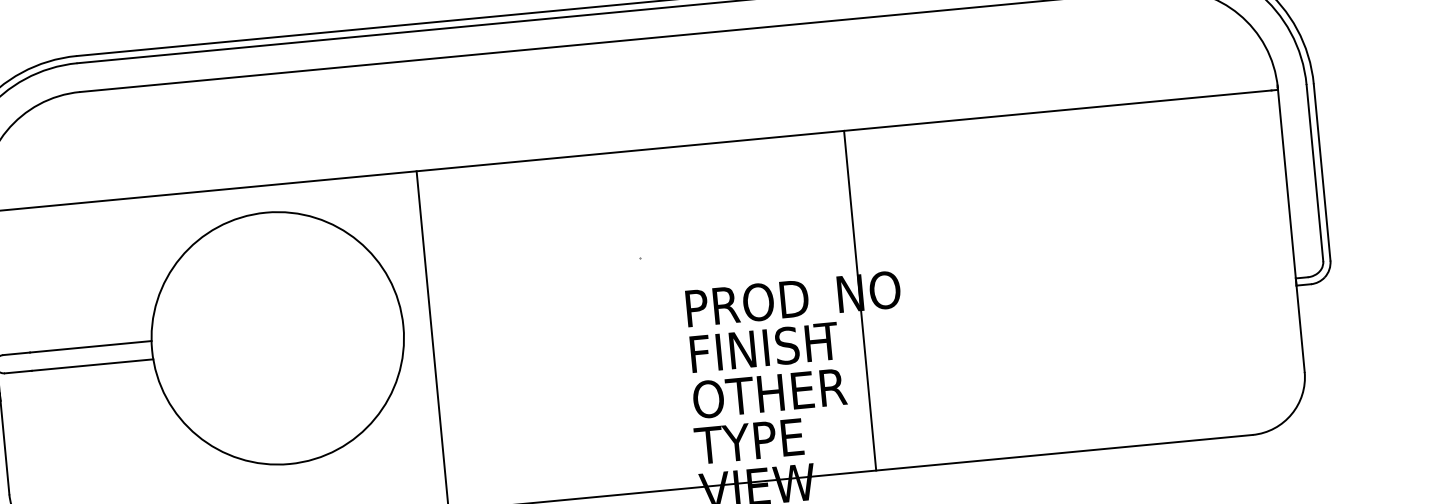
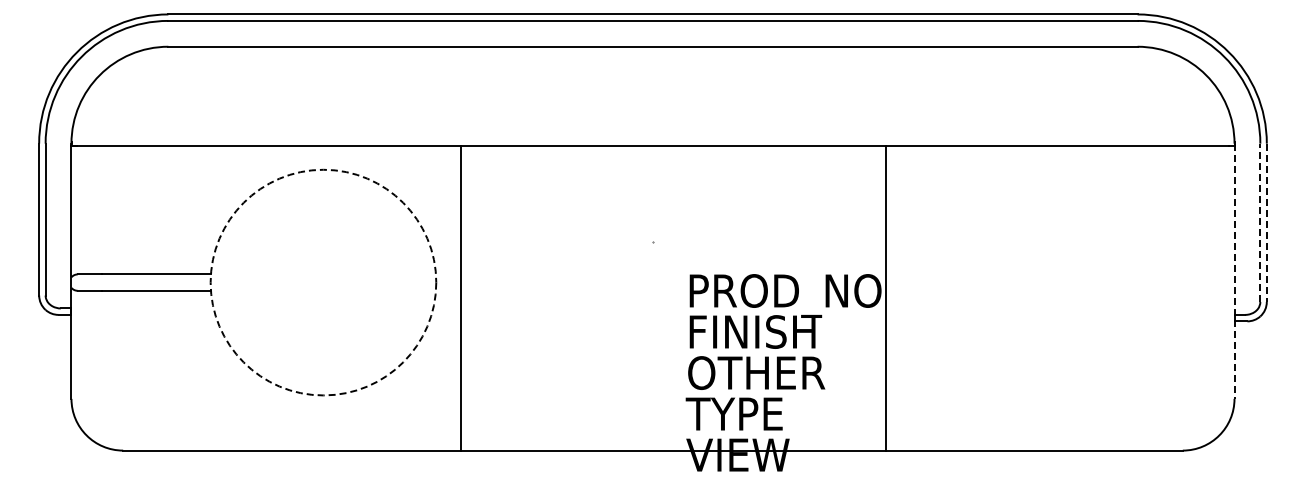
line: (1315, 172) -> (1260, 222), solid -> dashed
line: (1321, 173) -> (1266, 223), solid -> dashed
line: (1291, 230) -> (1234, 271), solid -> dashed
line: (859, 300) -> (885, 297), moved
circle: (277, 338) -> (323, 282), solid -> dashed

